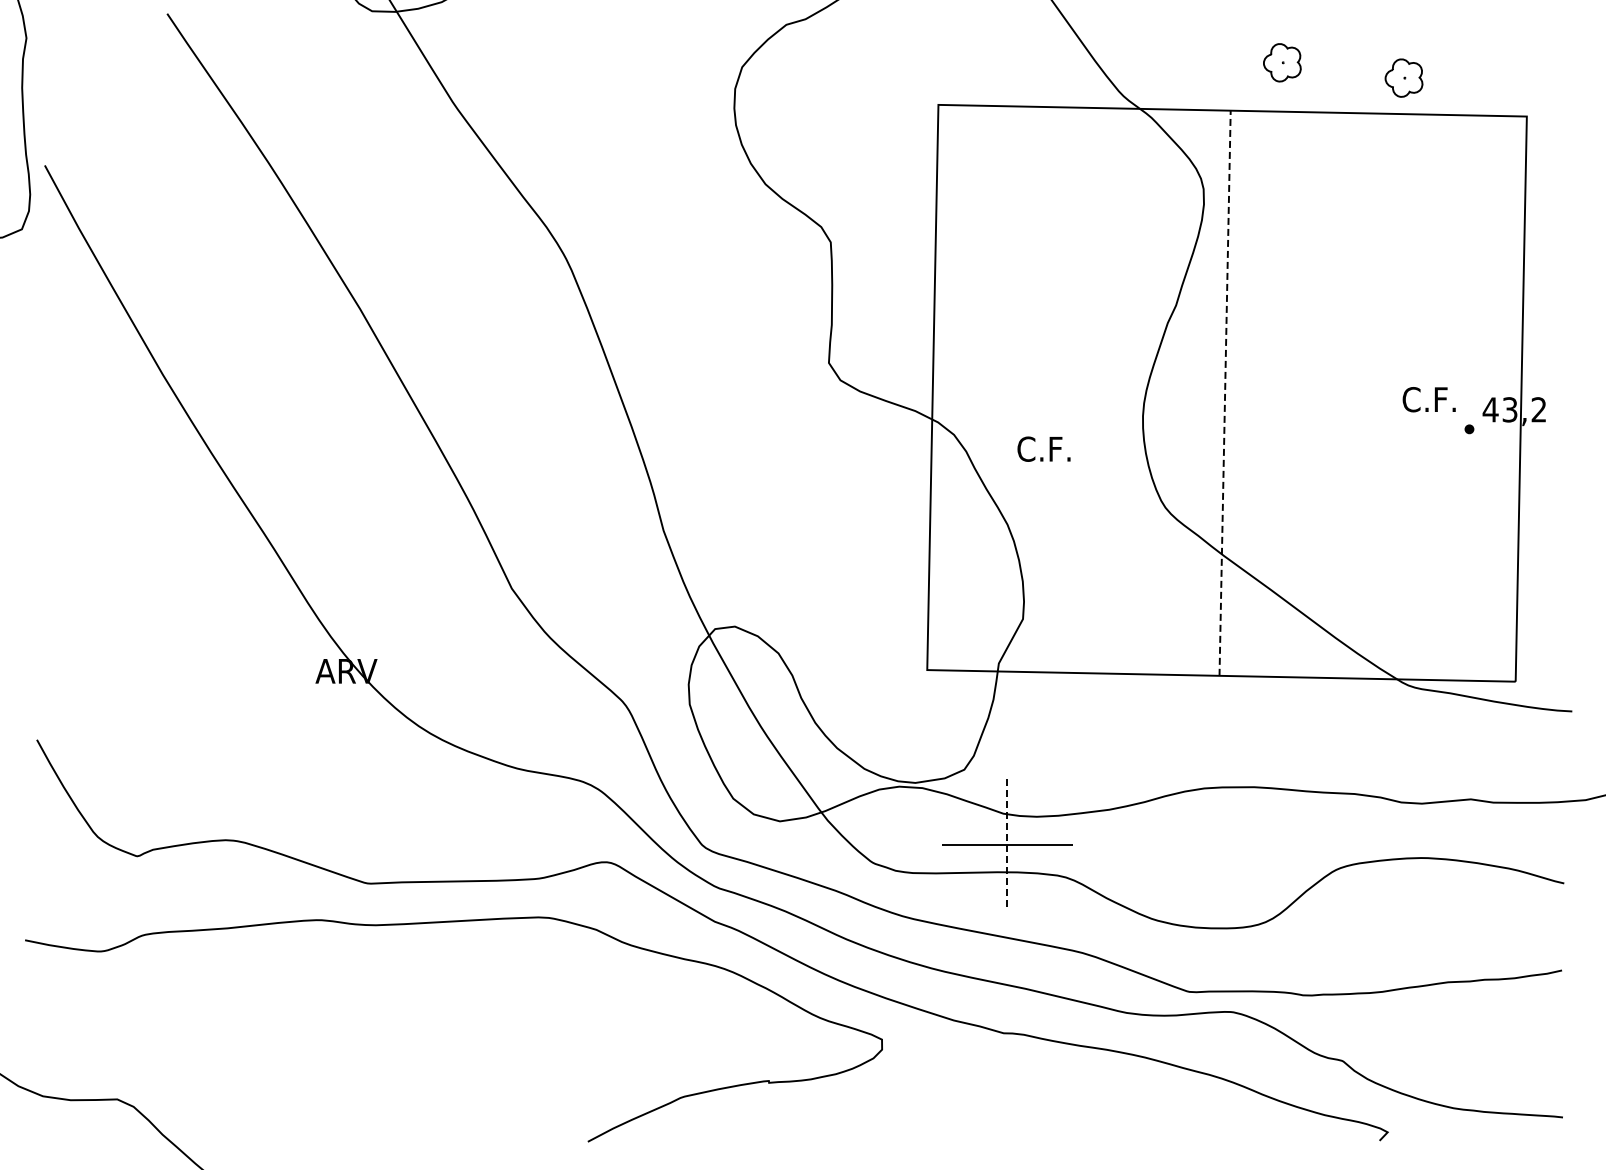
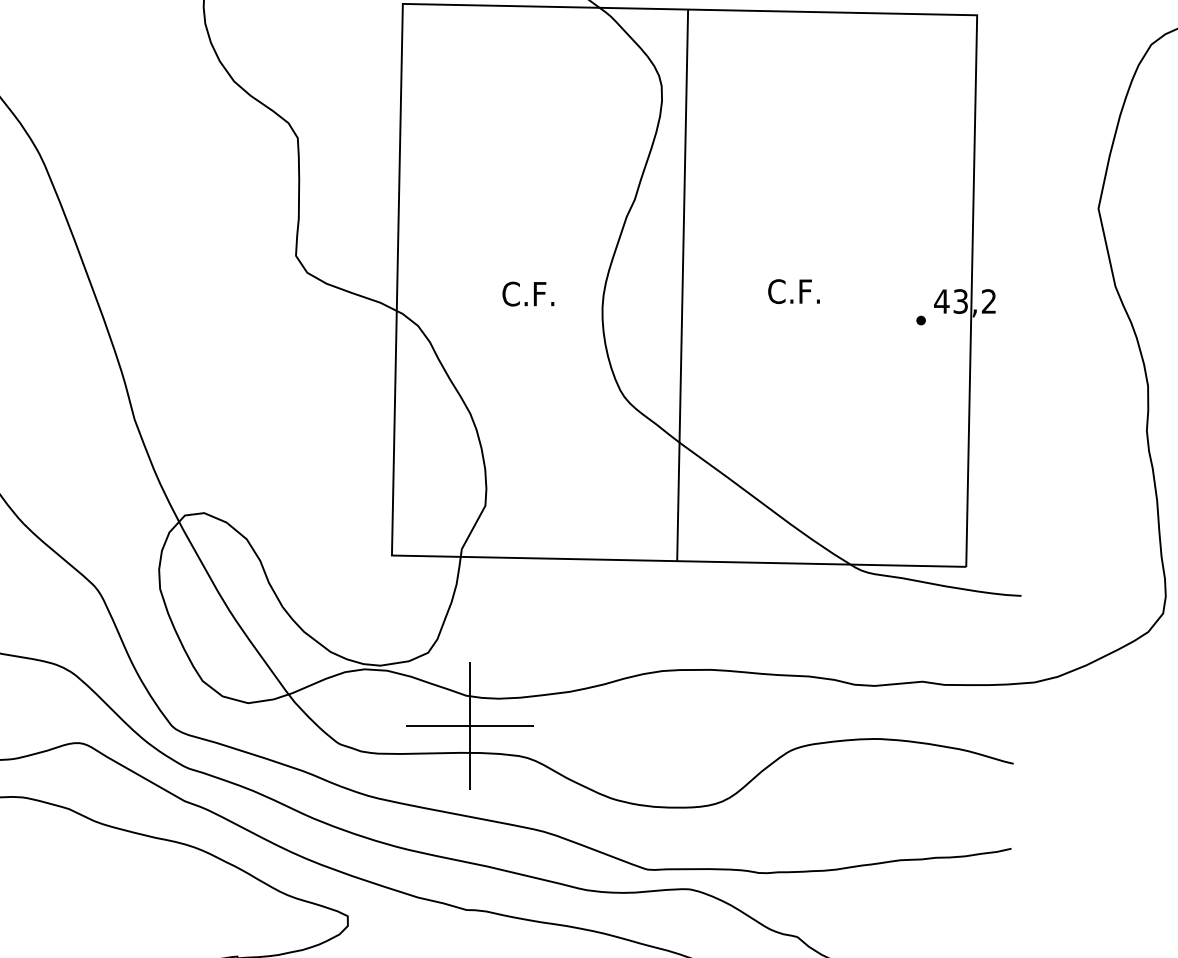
line: (1225, 393) -> (683, 285), dashed -> solid
text: (1428, 399) -> (793, 291), moved
text: (1043, 448) -> (527, 293), moved
line: (1007, 844) -> (470, 725), dashed -> solid

